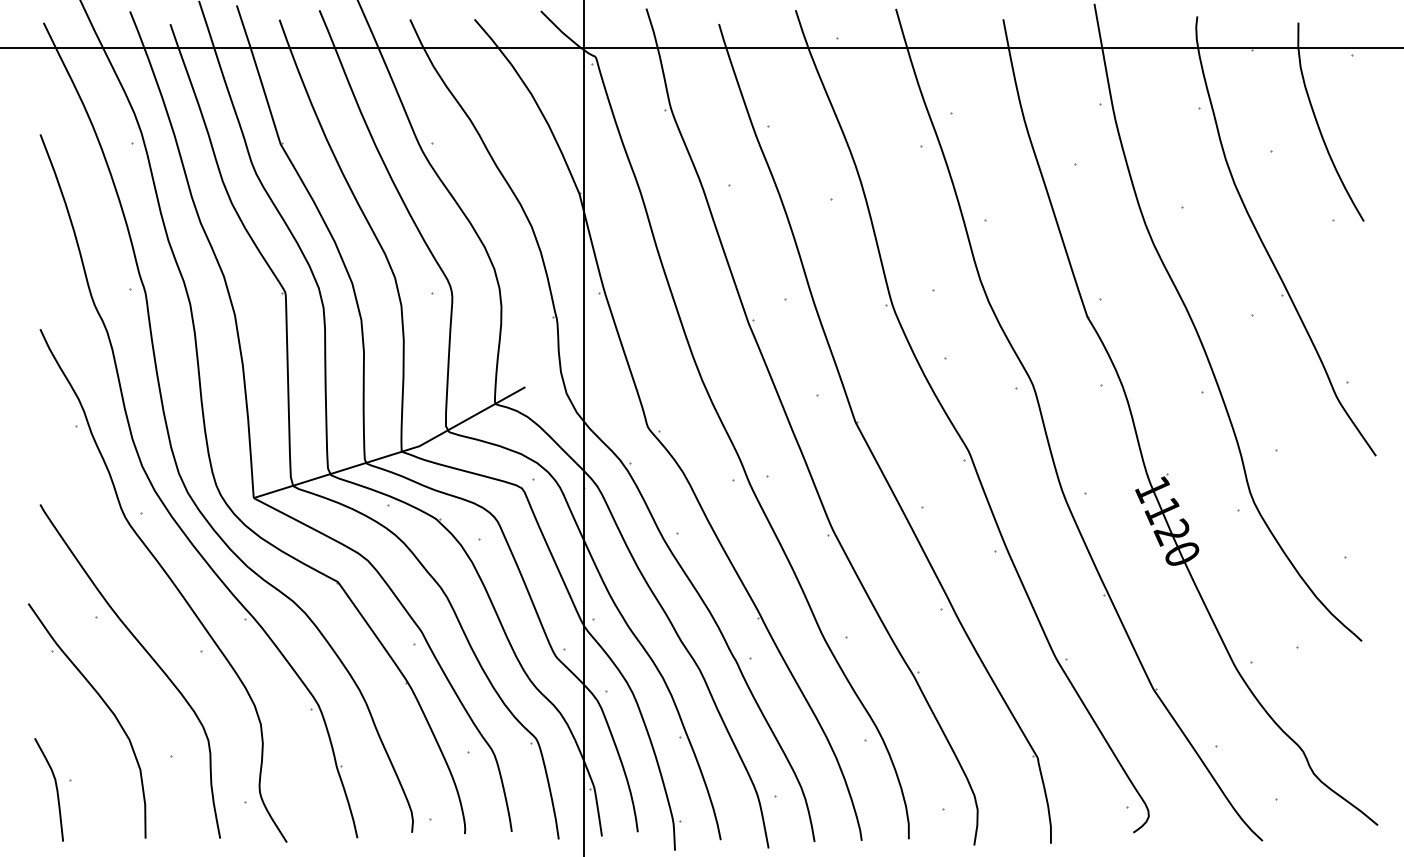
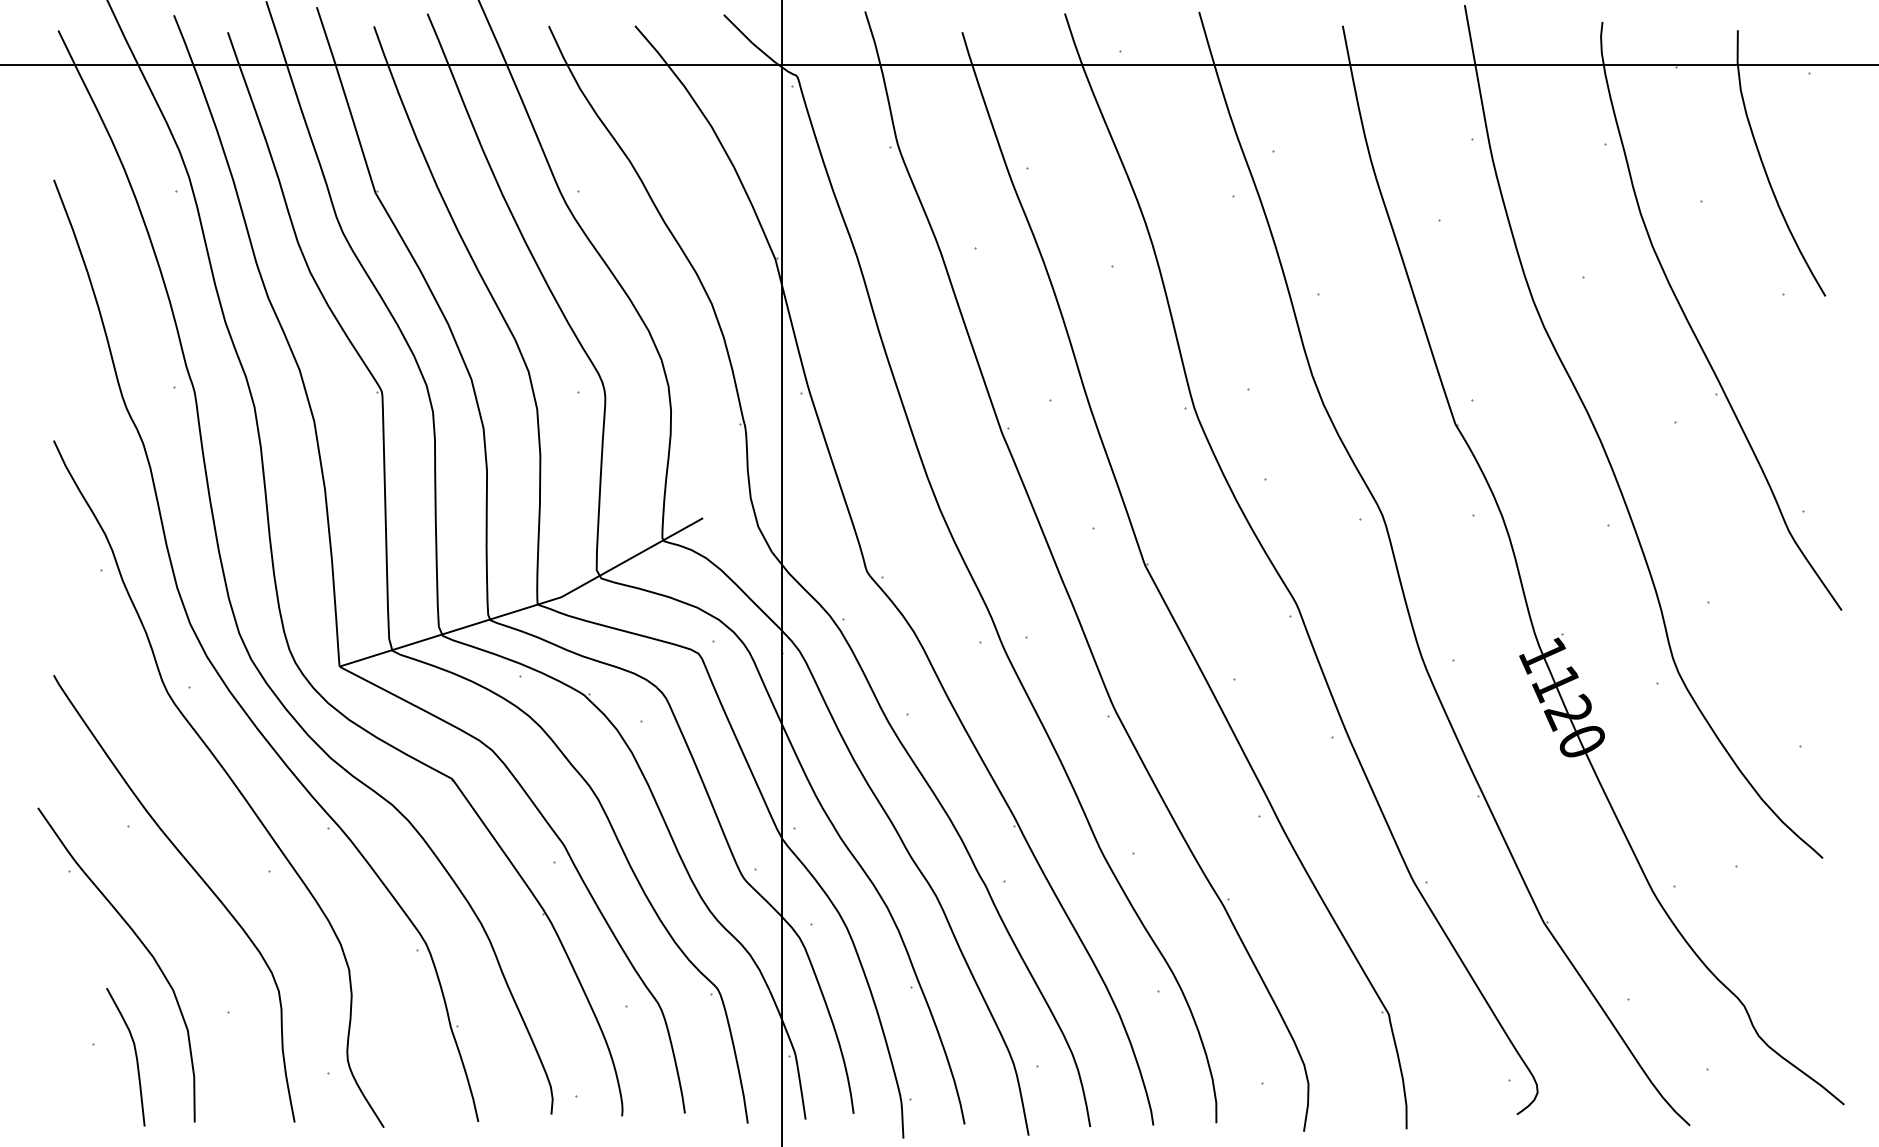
curve: (55, 787) -> (134, 1054), moved

